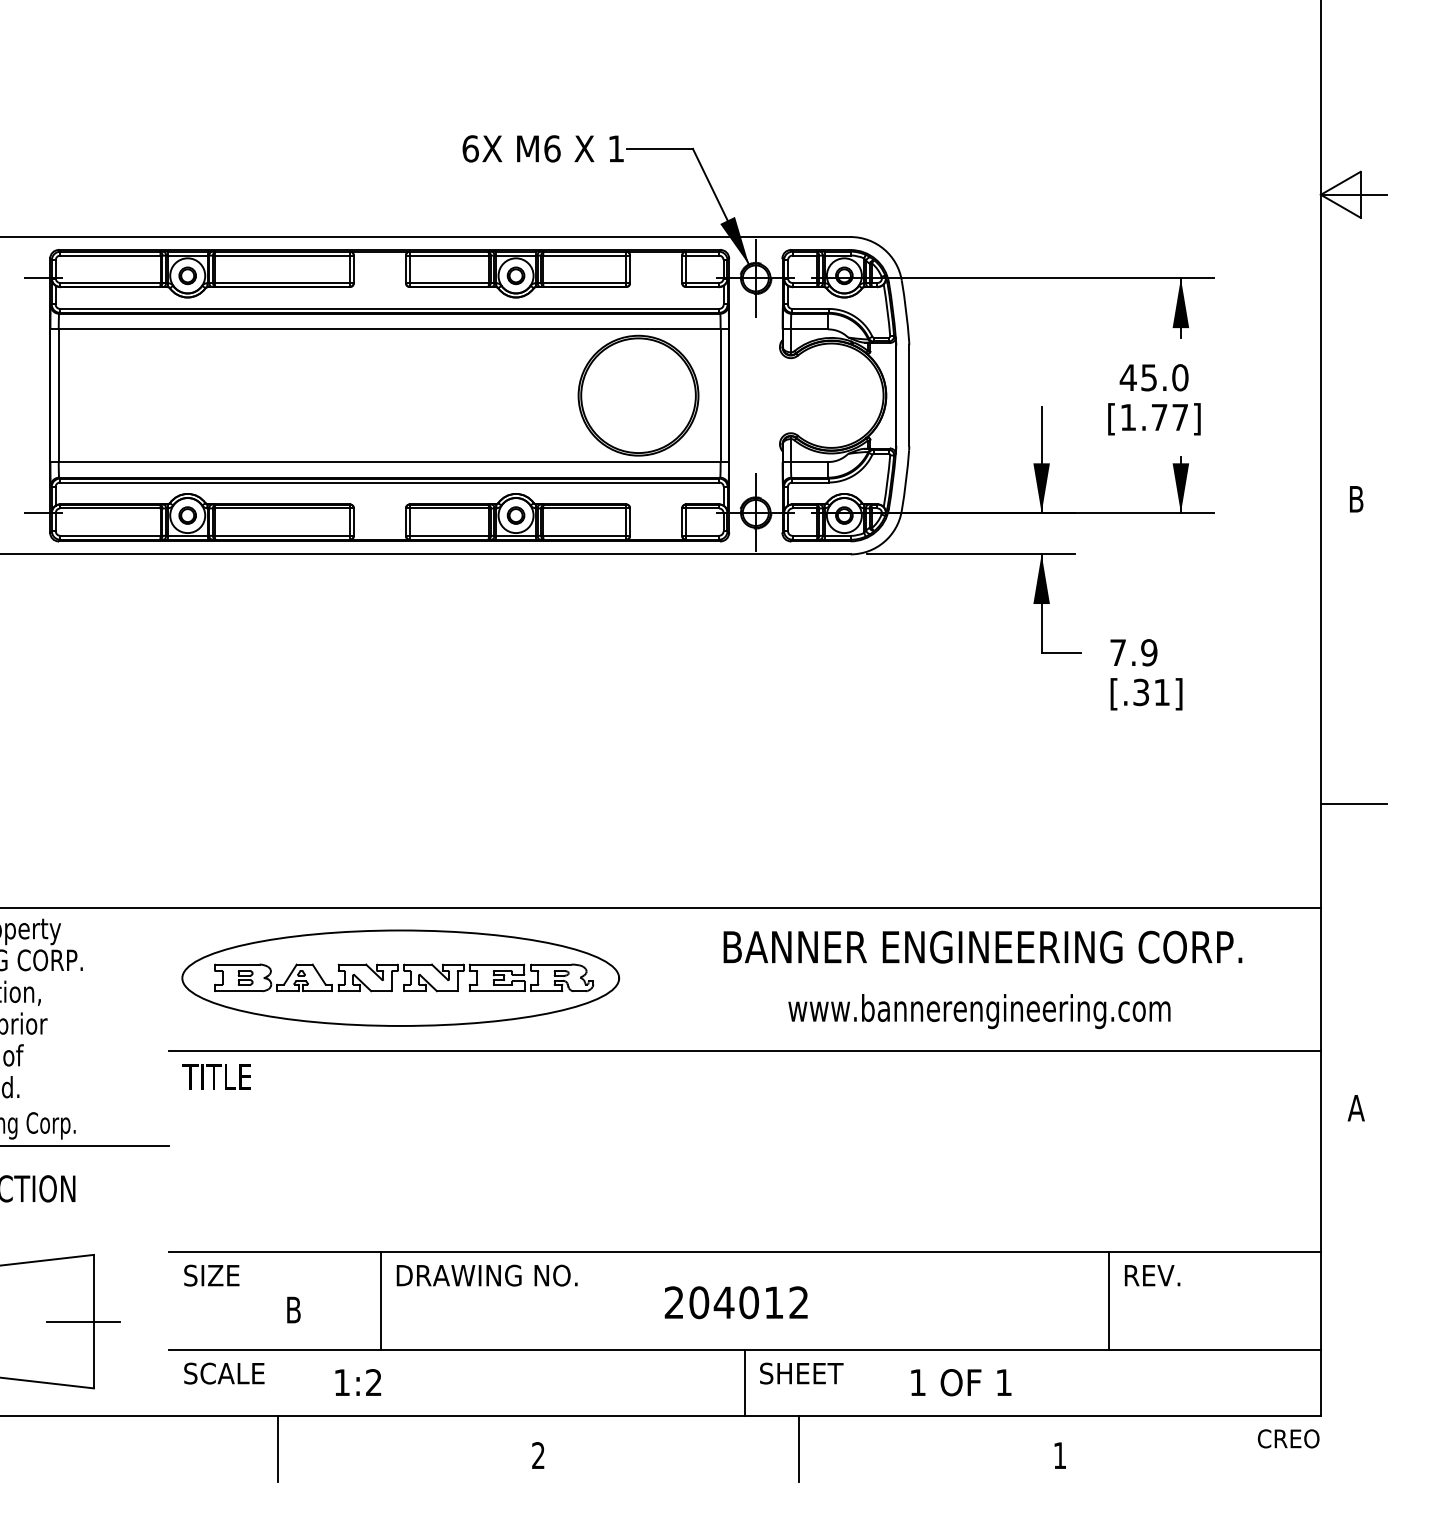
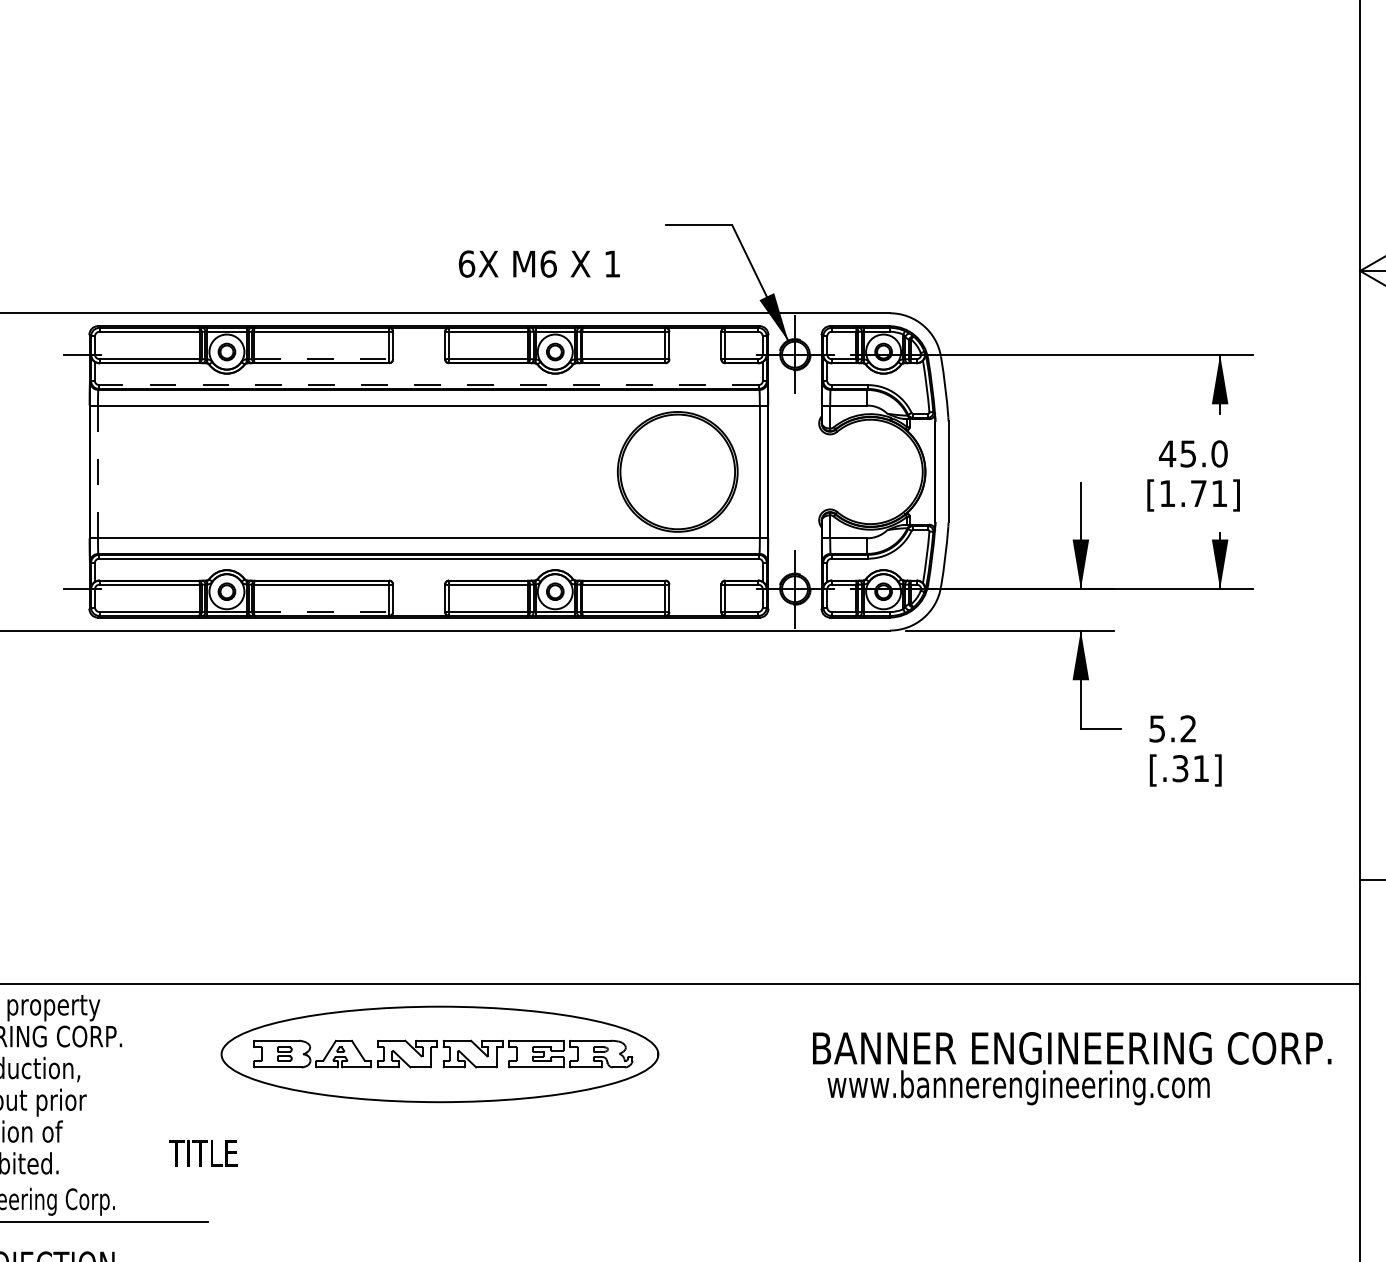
text: (542, 148) -> (538, 263), moved
line: (284, 282) -> (323, 358), solid -> dashed
line: (389, 308) -> (428, 384), solid -> dashed
line: (58, 395) -> (97, 471), solid -> dashed
text: (1179, 417) -> (1218, 493), [1.77] -> [1.71]
line: (284, 535) -> (323, 611), solid -> dashed
text: (1133, 652) -> (1172, 728), 7.9 -> 5.2
text: (982, 946) -> (1071, 1047), moved
line: (744, 1050) -> (783, 1126), removed
text: (216, 1076) -> (202, 1152), moved

